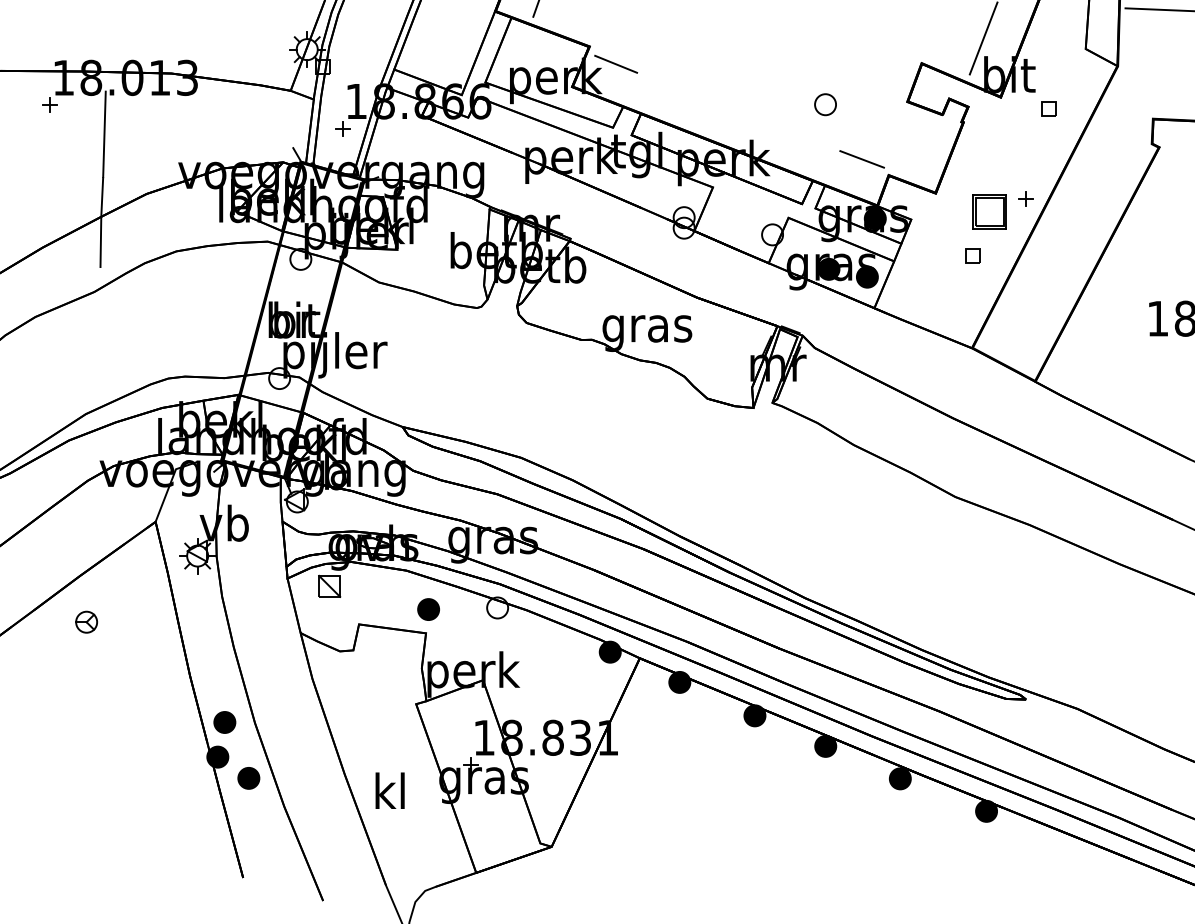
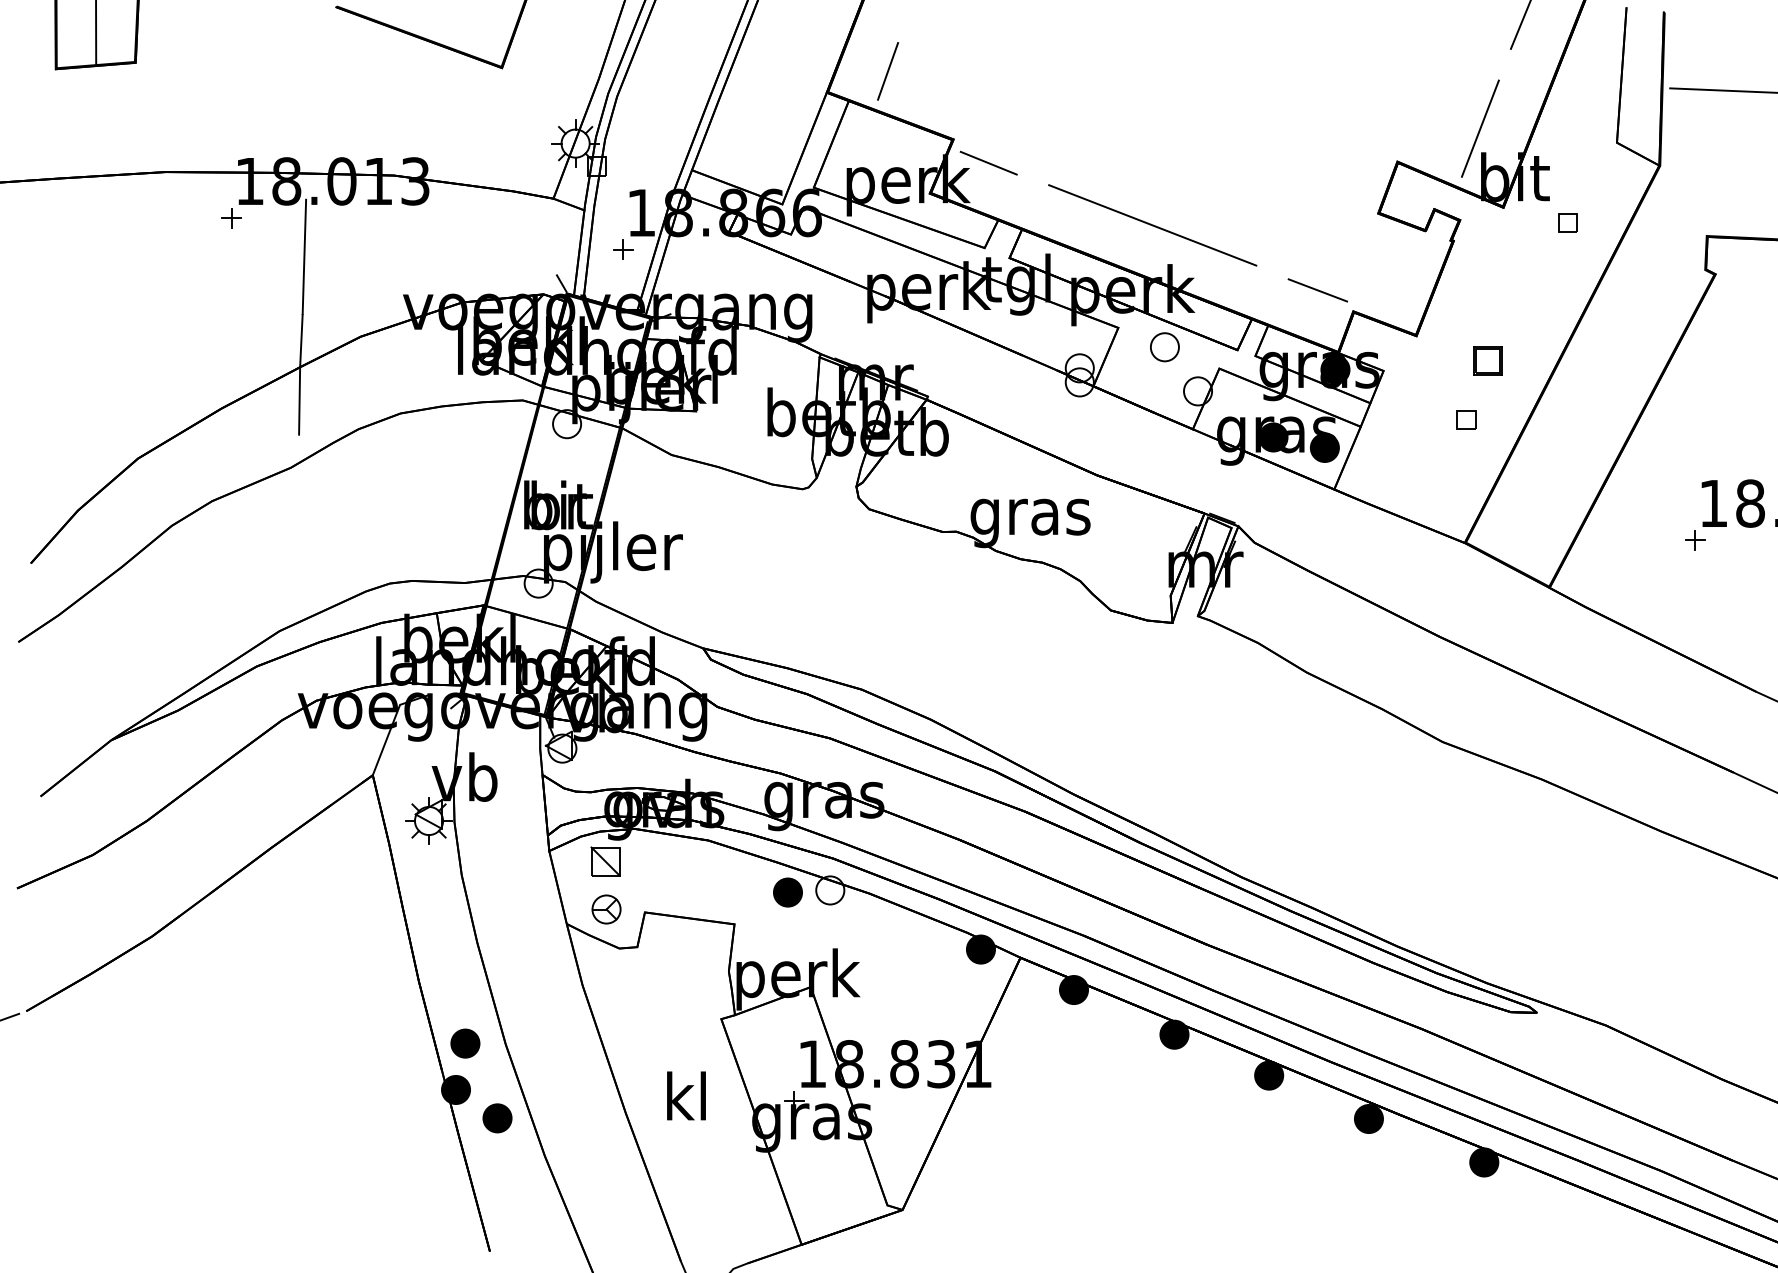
part: (825, 104) -> (1164, 347), moved
line: (738, 110) -> (1152, 225), added
part: (1026, 199) -> (1695, 540), moved
part: (988, 211) -> (1487, 360), size x0.62
part: (428, 609) -> (787, 892), moved
part: (86, 622) -> (606, 909), moved
text: (390, 790) -> (686, 1095), moved

